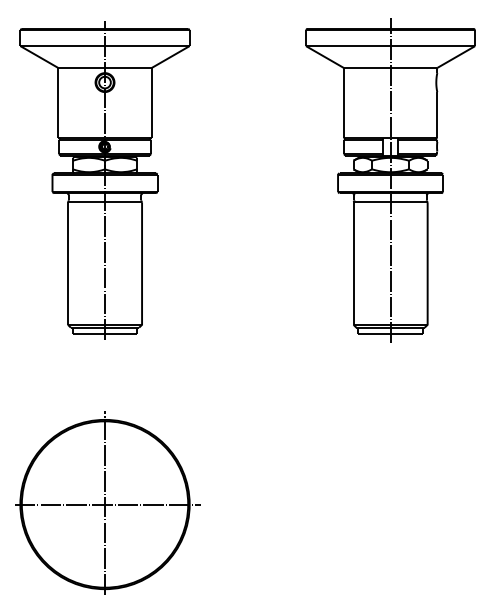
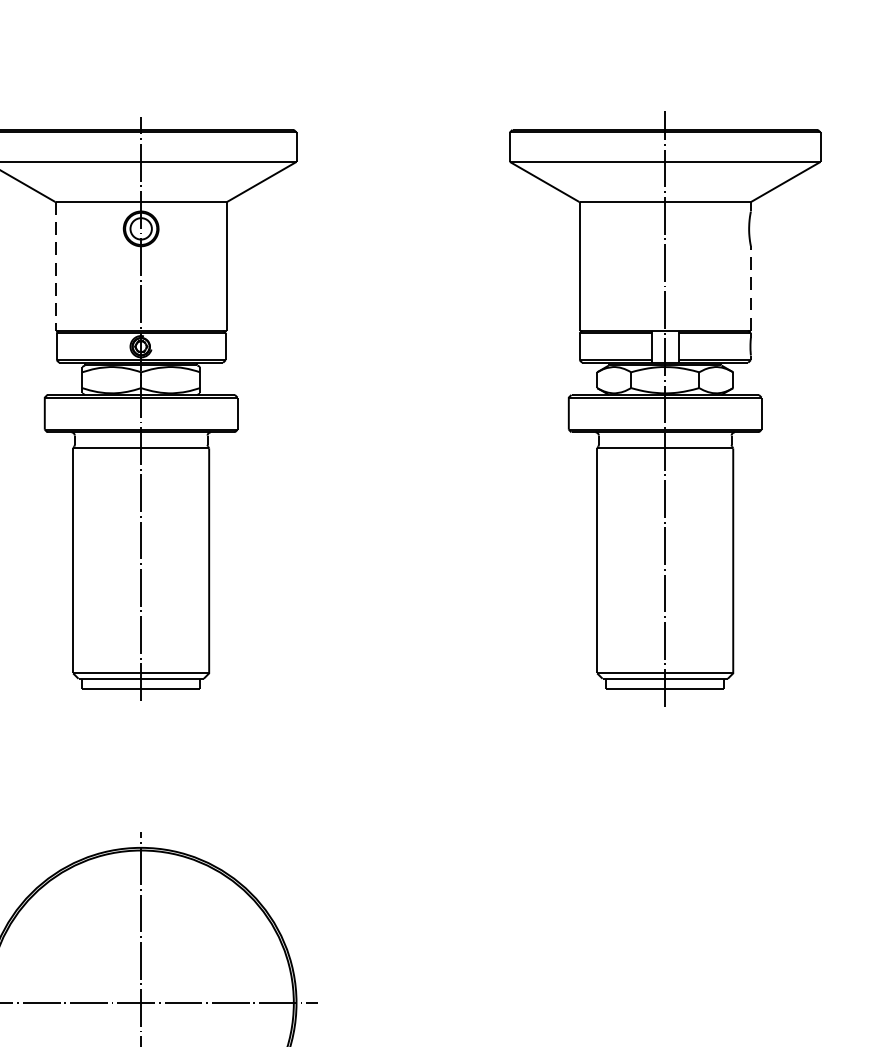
line: (58, 103) -> (55, 267), solid -> dashed
line: (437, 115) -> (751, 289), solid -> dashed

